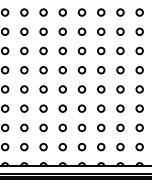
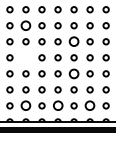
circle: (24, 50) -> (26, 25), size x1.6
circle: (81, 70) -> (73, 42), size x1.6
circle: (24, 89) -> (26, 57), removed
circle: (81, 108) -> (73, 73), size x1.6
circle: (24, 147) -> (26, 106), size x1.6
circle: (62, 147) -> (57, 106), size x1.6
circle: (101, 147) -> (90, 106), size x1.6

